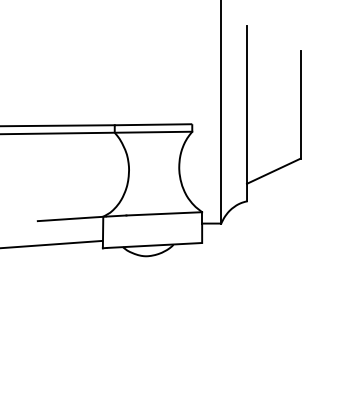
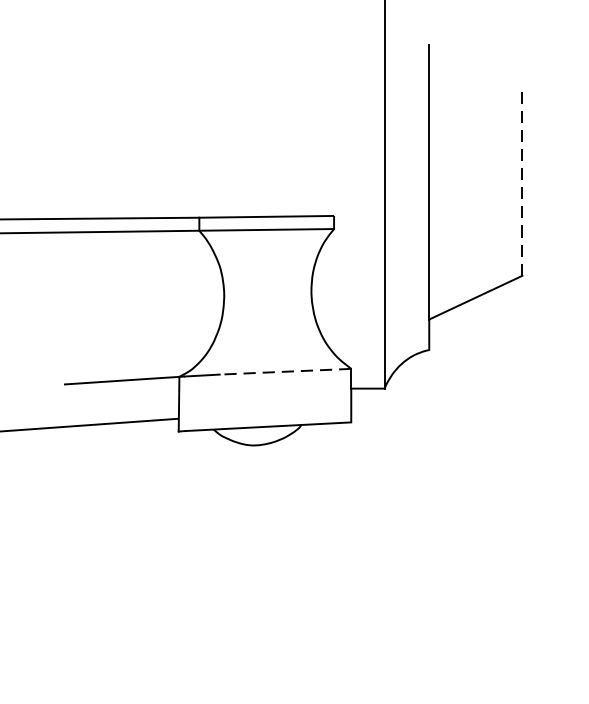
line: (300, 104) -> (522, 181), solid -> dashed
line: (164, 213) -> (285, 371), solid -> dashed

